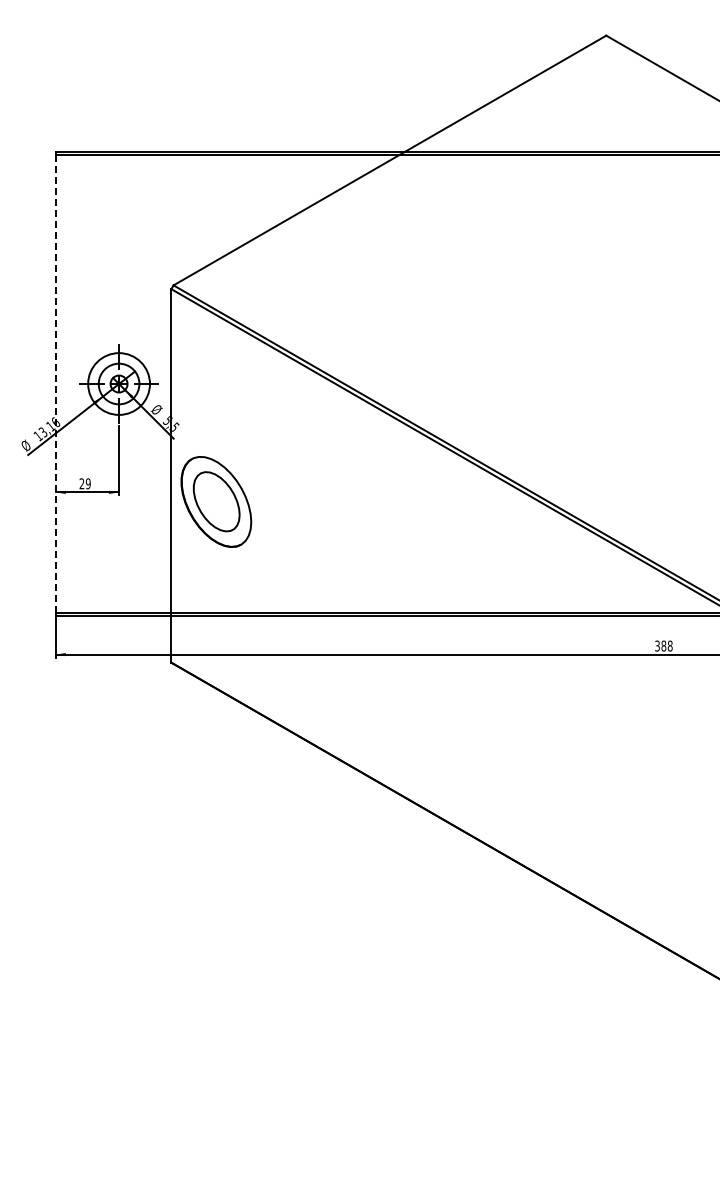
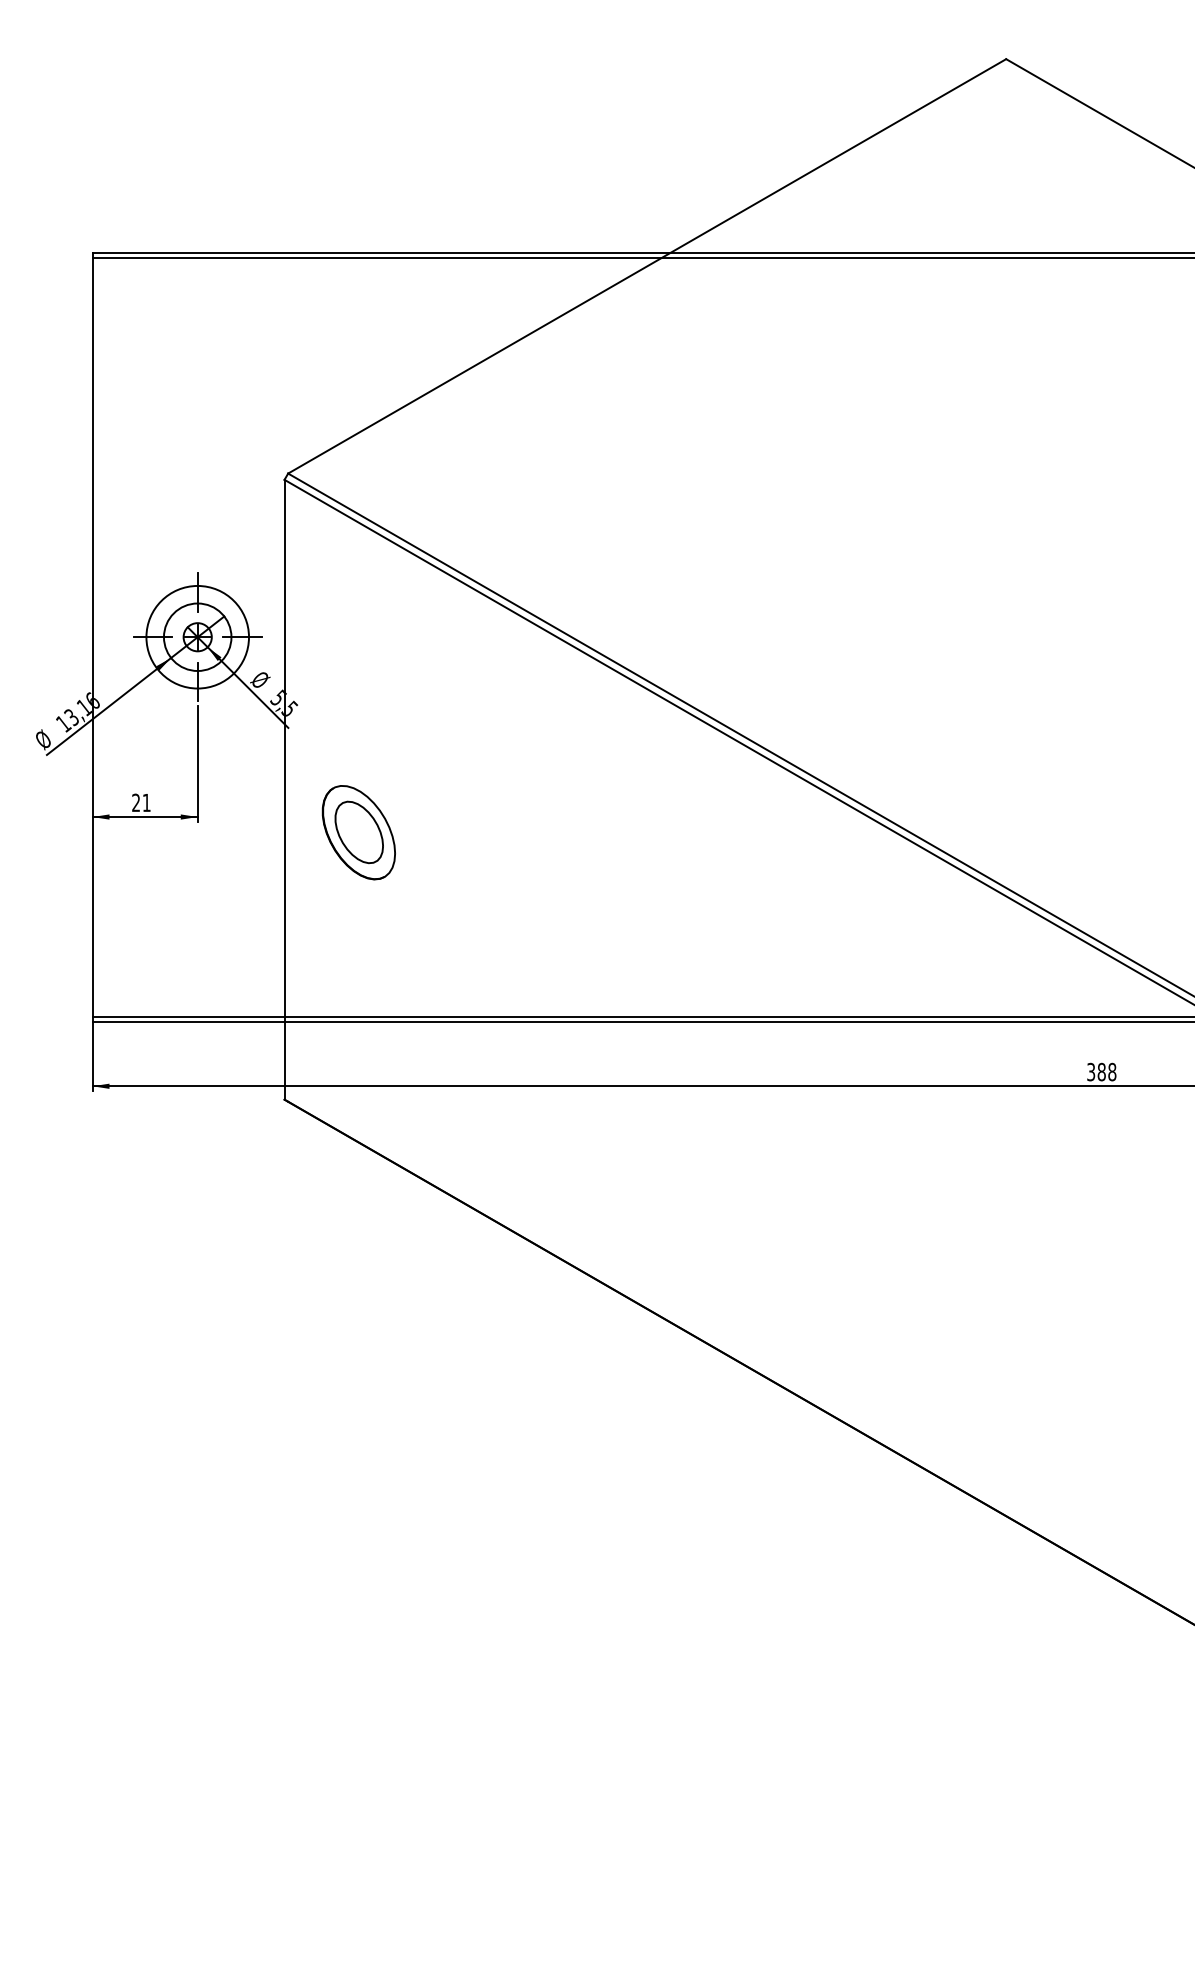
line: (55, 384) -> (92, 638), dashed -> solid
text: (87, 483) -> (145, 802), 29 -> 21
part: (215, 501) -> (357, 832), size x0.62

